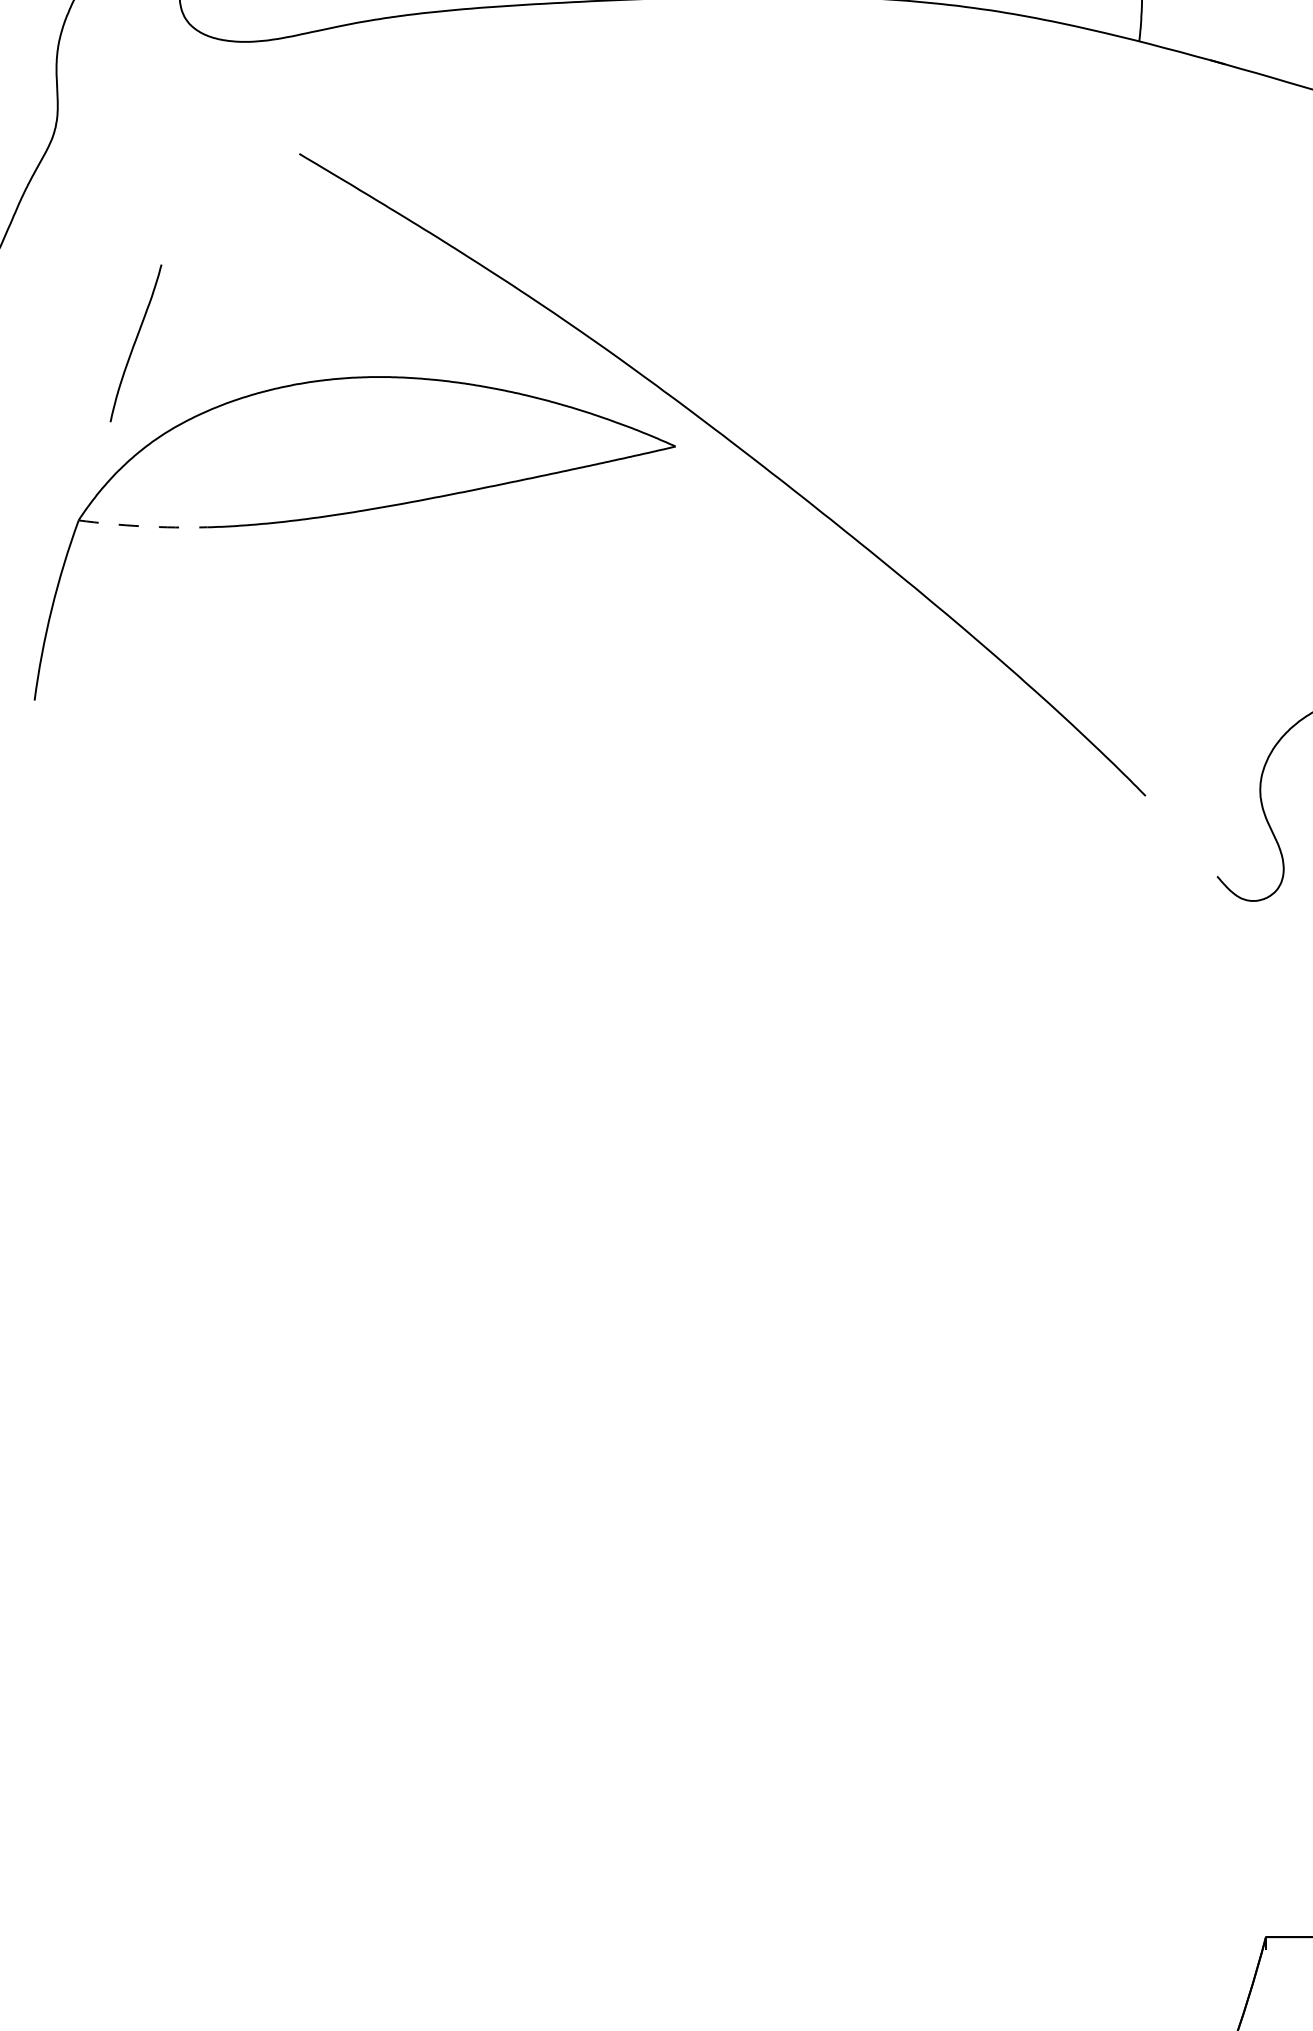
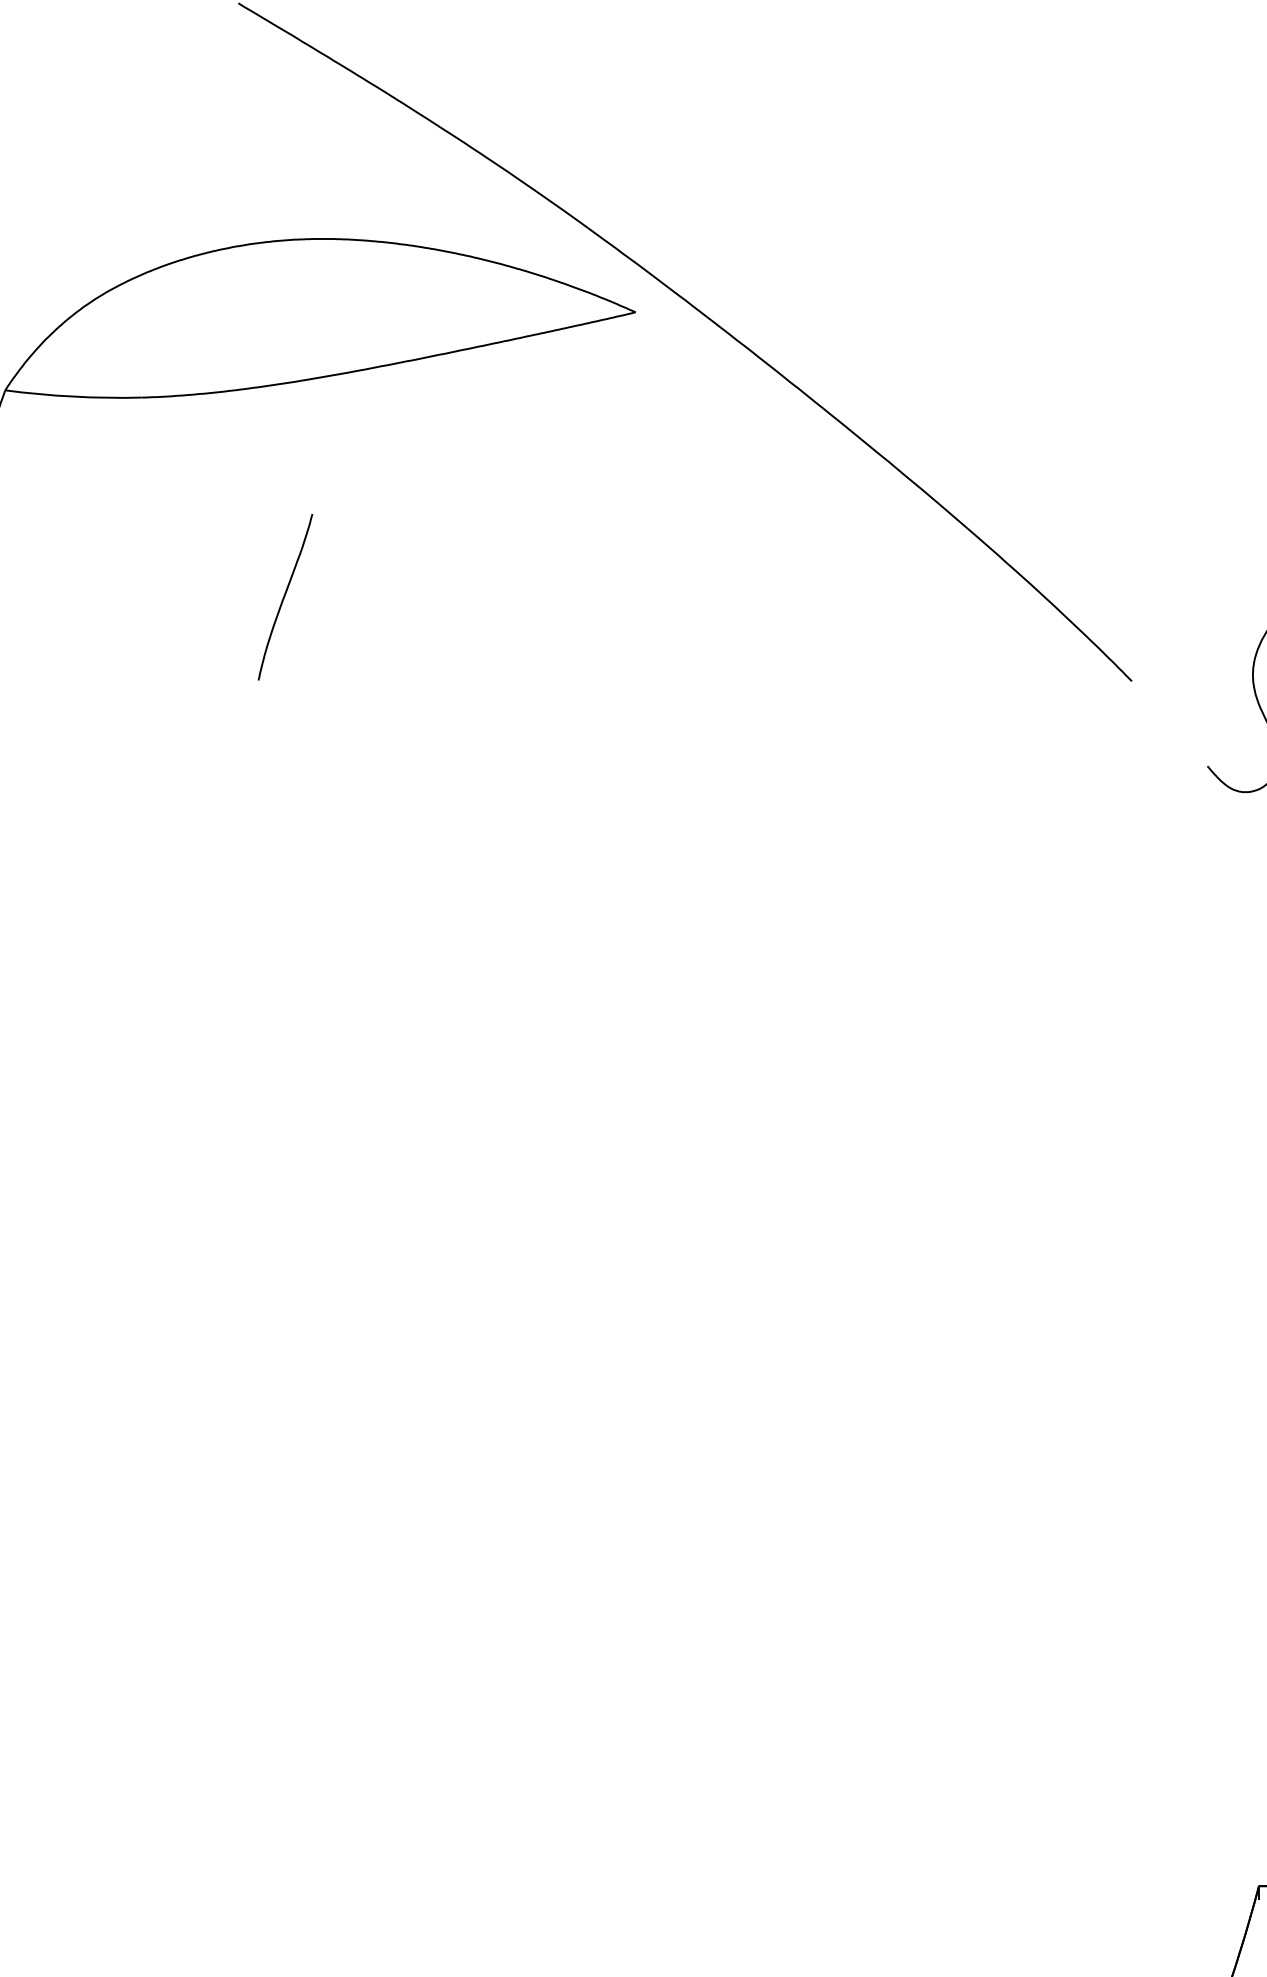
curve: (135, 343) -> (284, 597), moved
line: (142, 526) -> (72, 396), dashed -> solid

